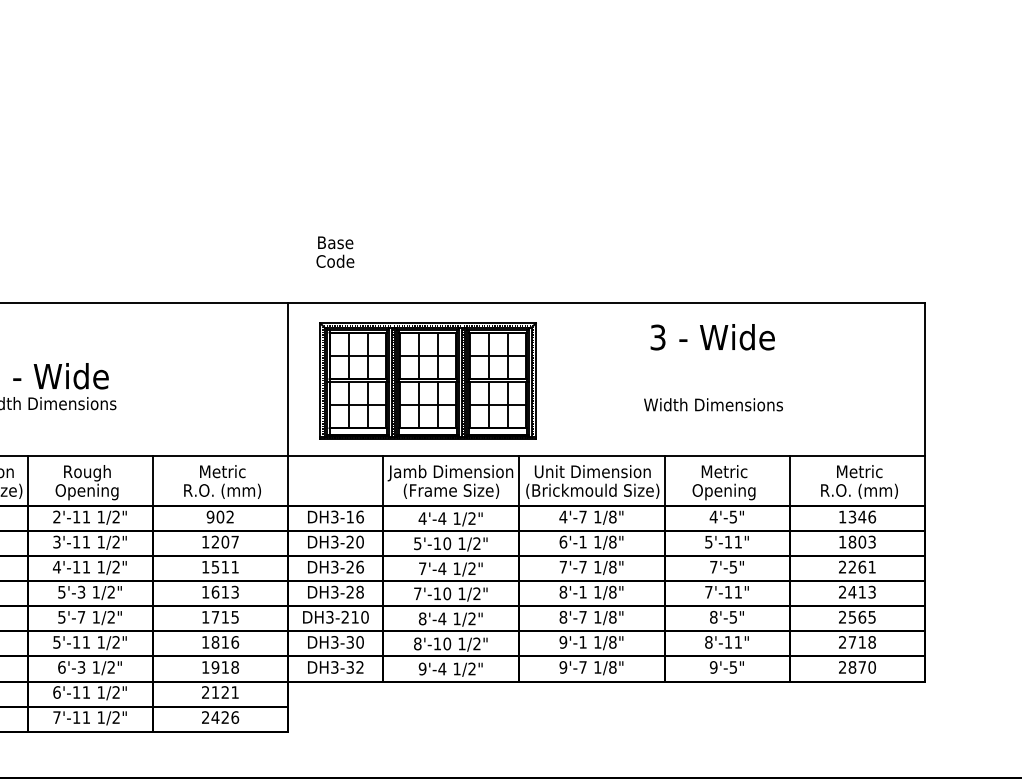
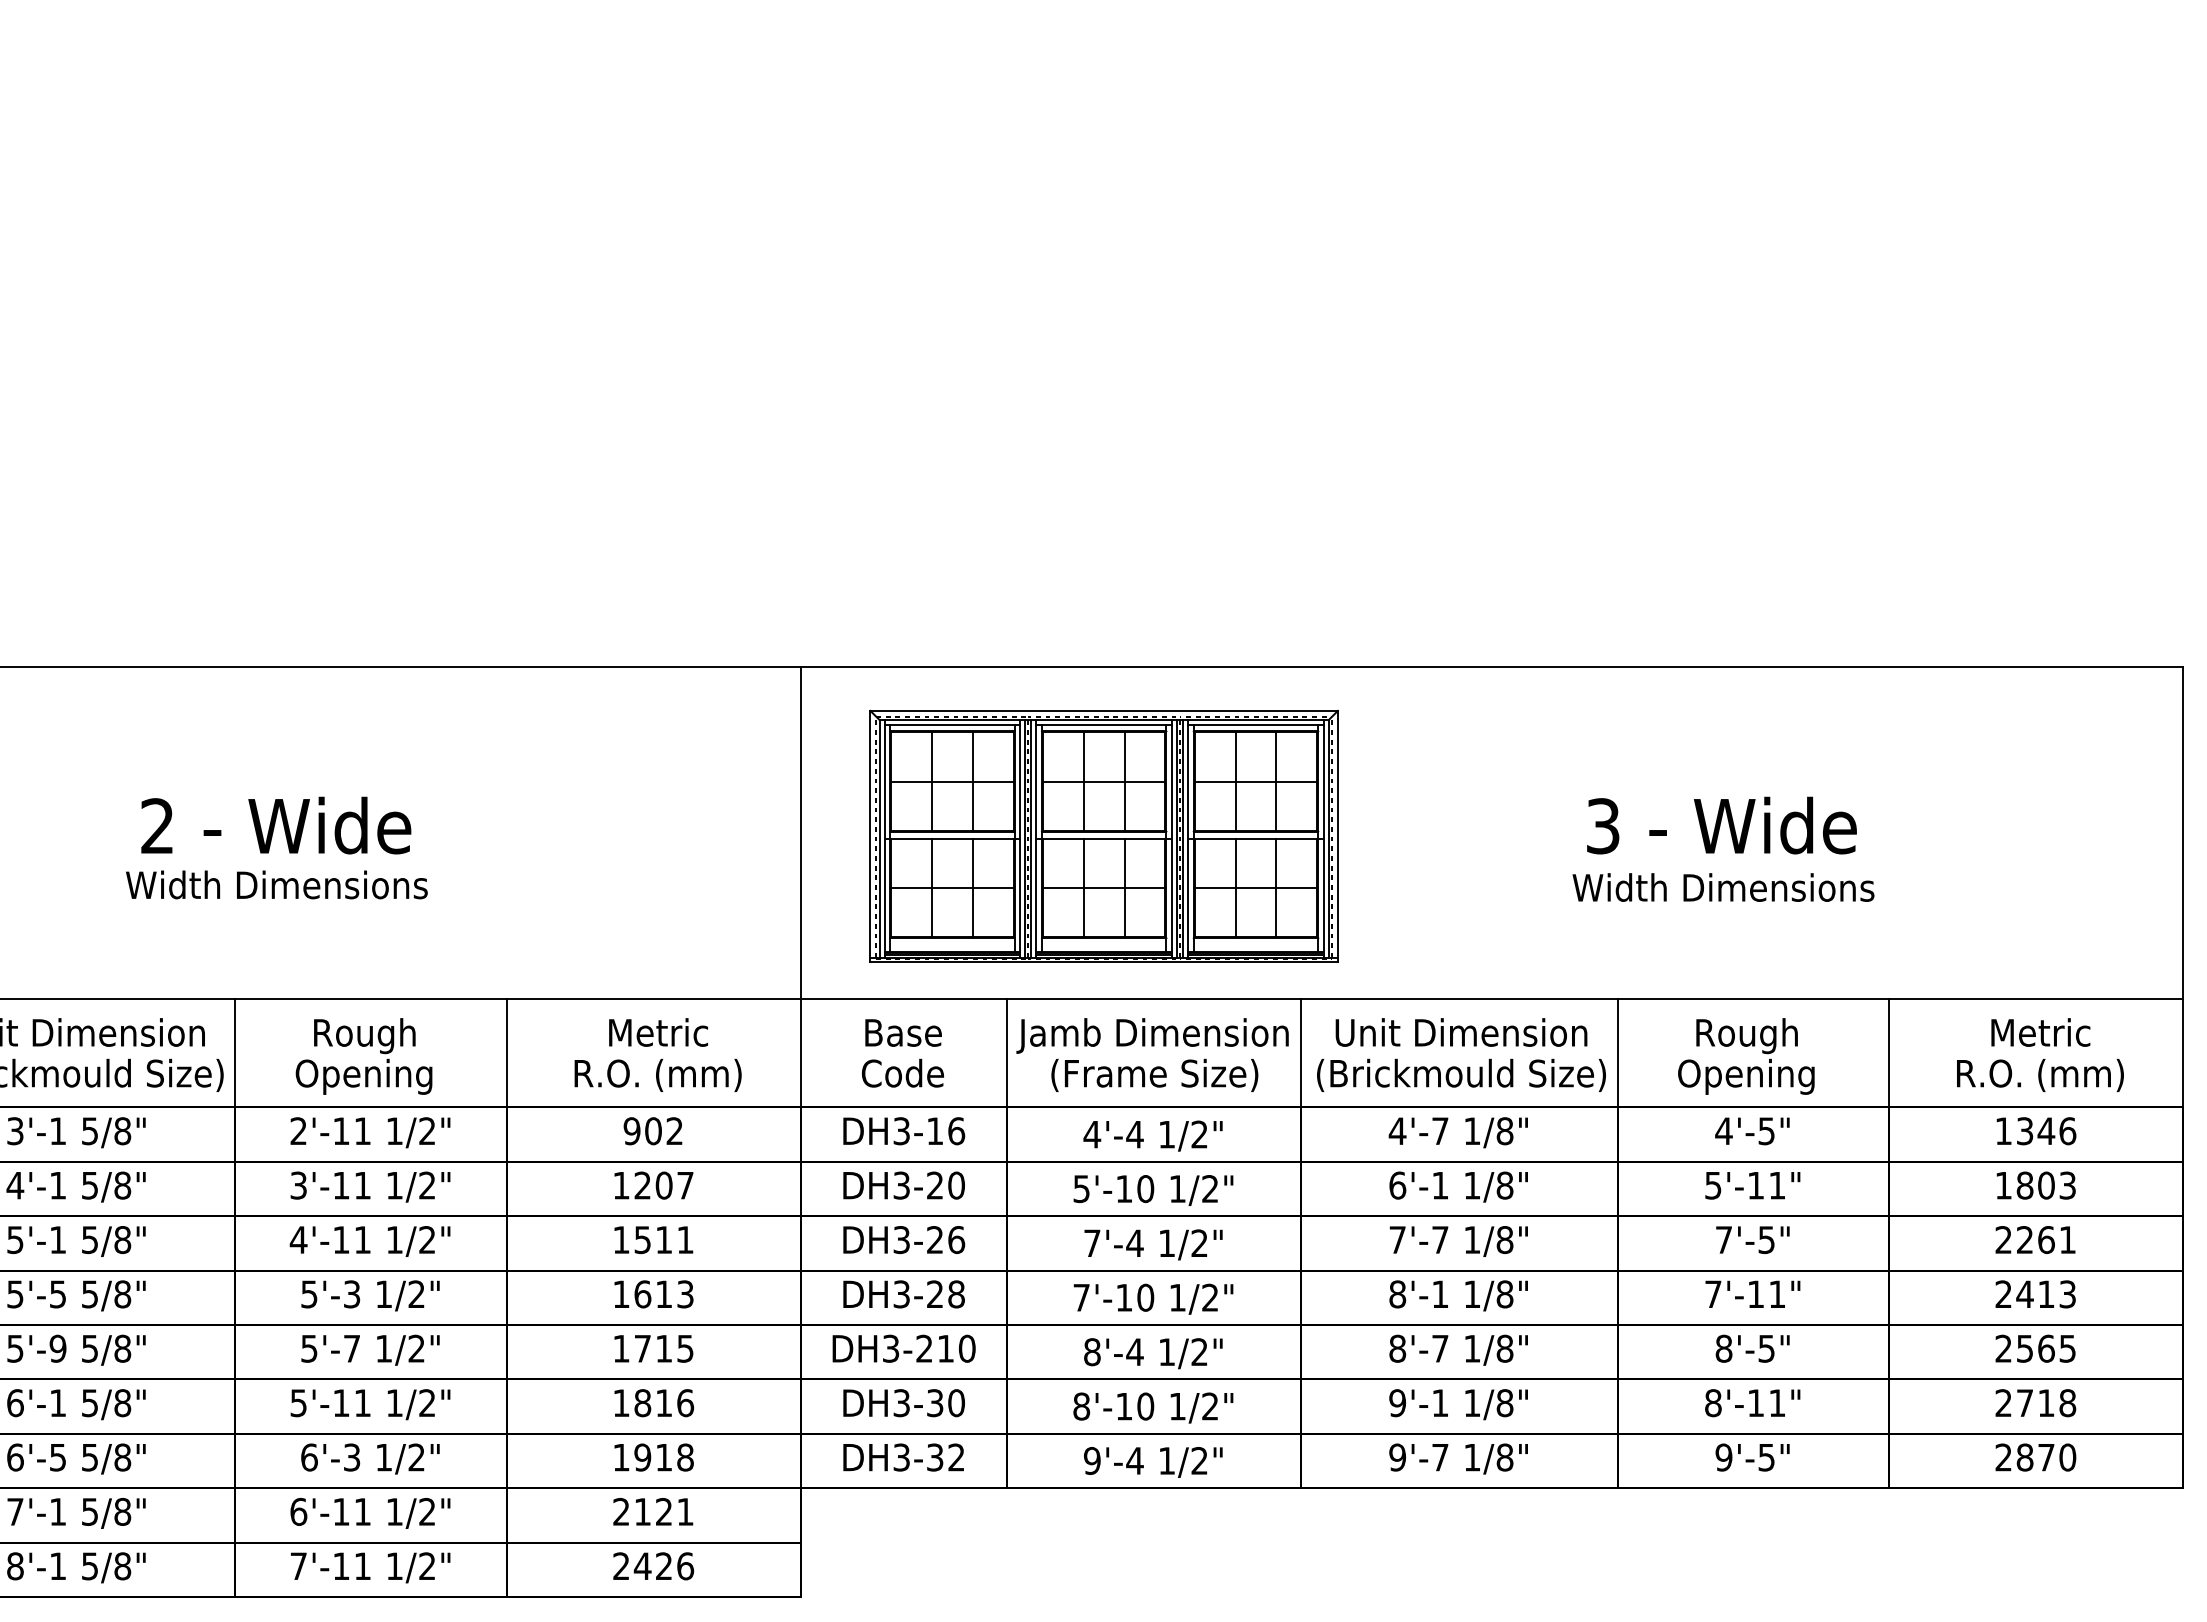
text: (335, 251) -> (903, 1051), moved
text: (712, 337) -> (1721, 826), moved
text: (724, 473) -> (1747, 1036), Metric -> Rough

